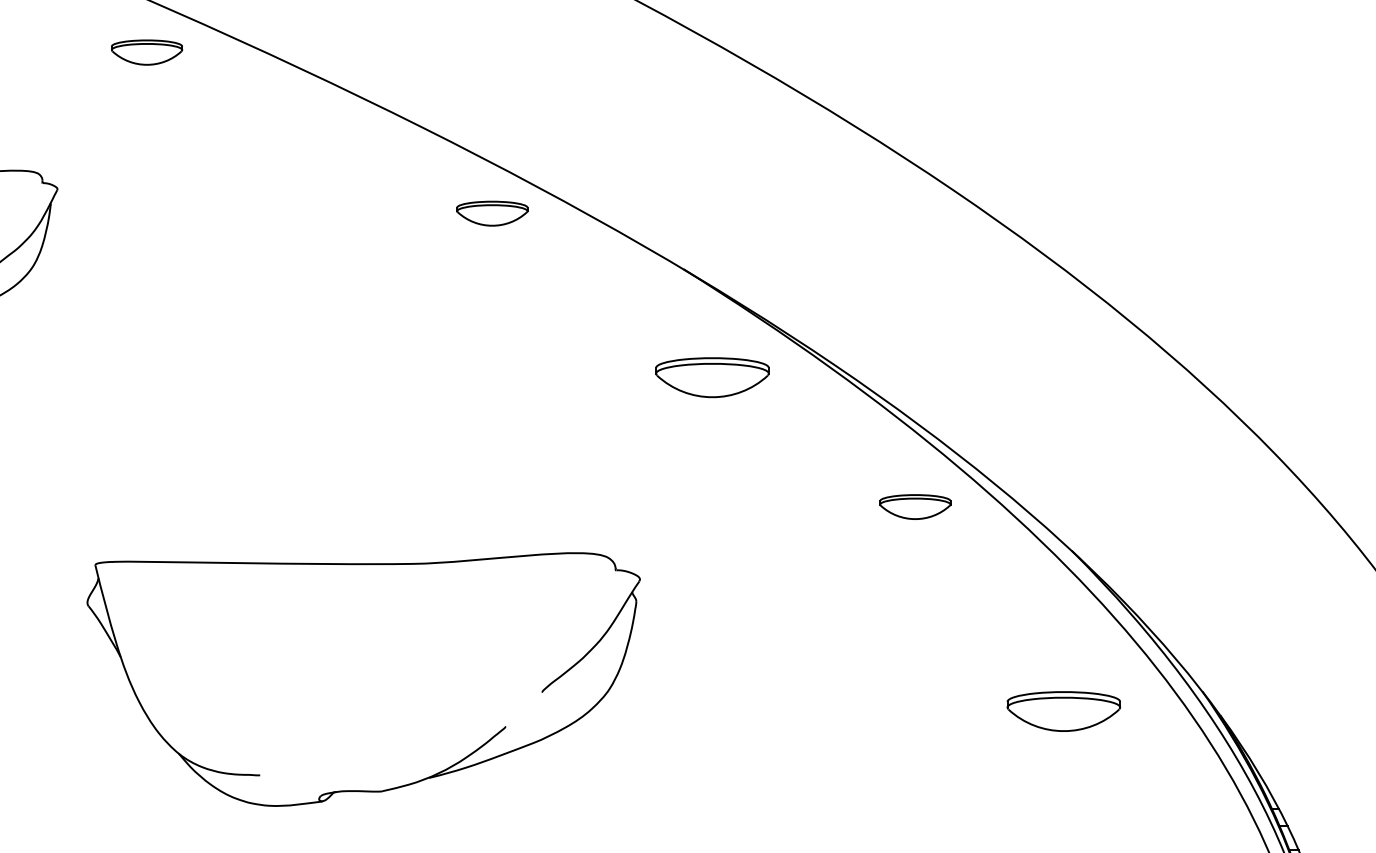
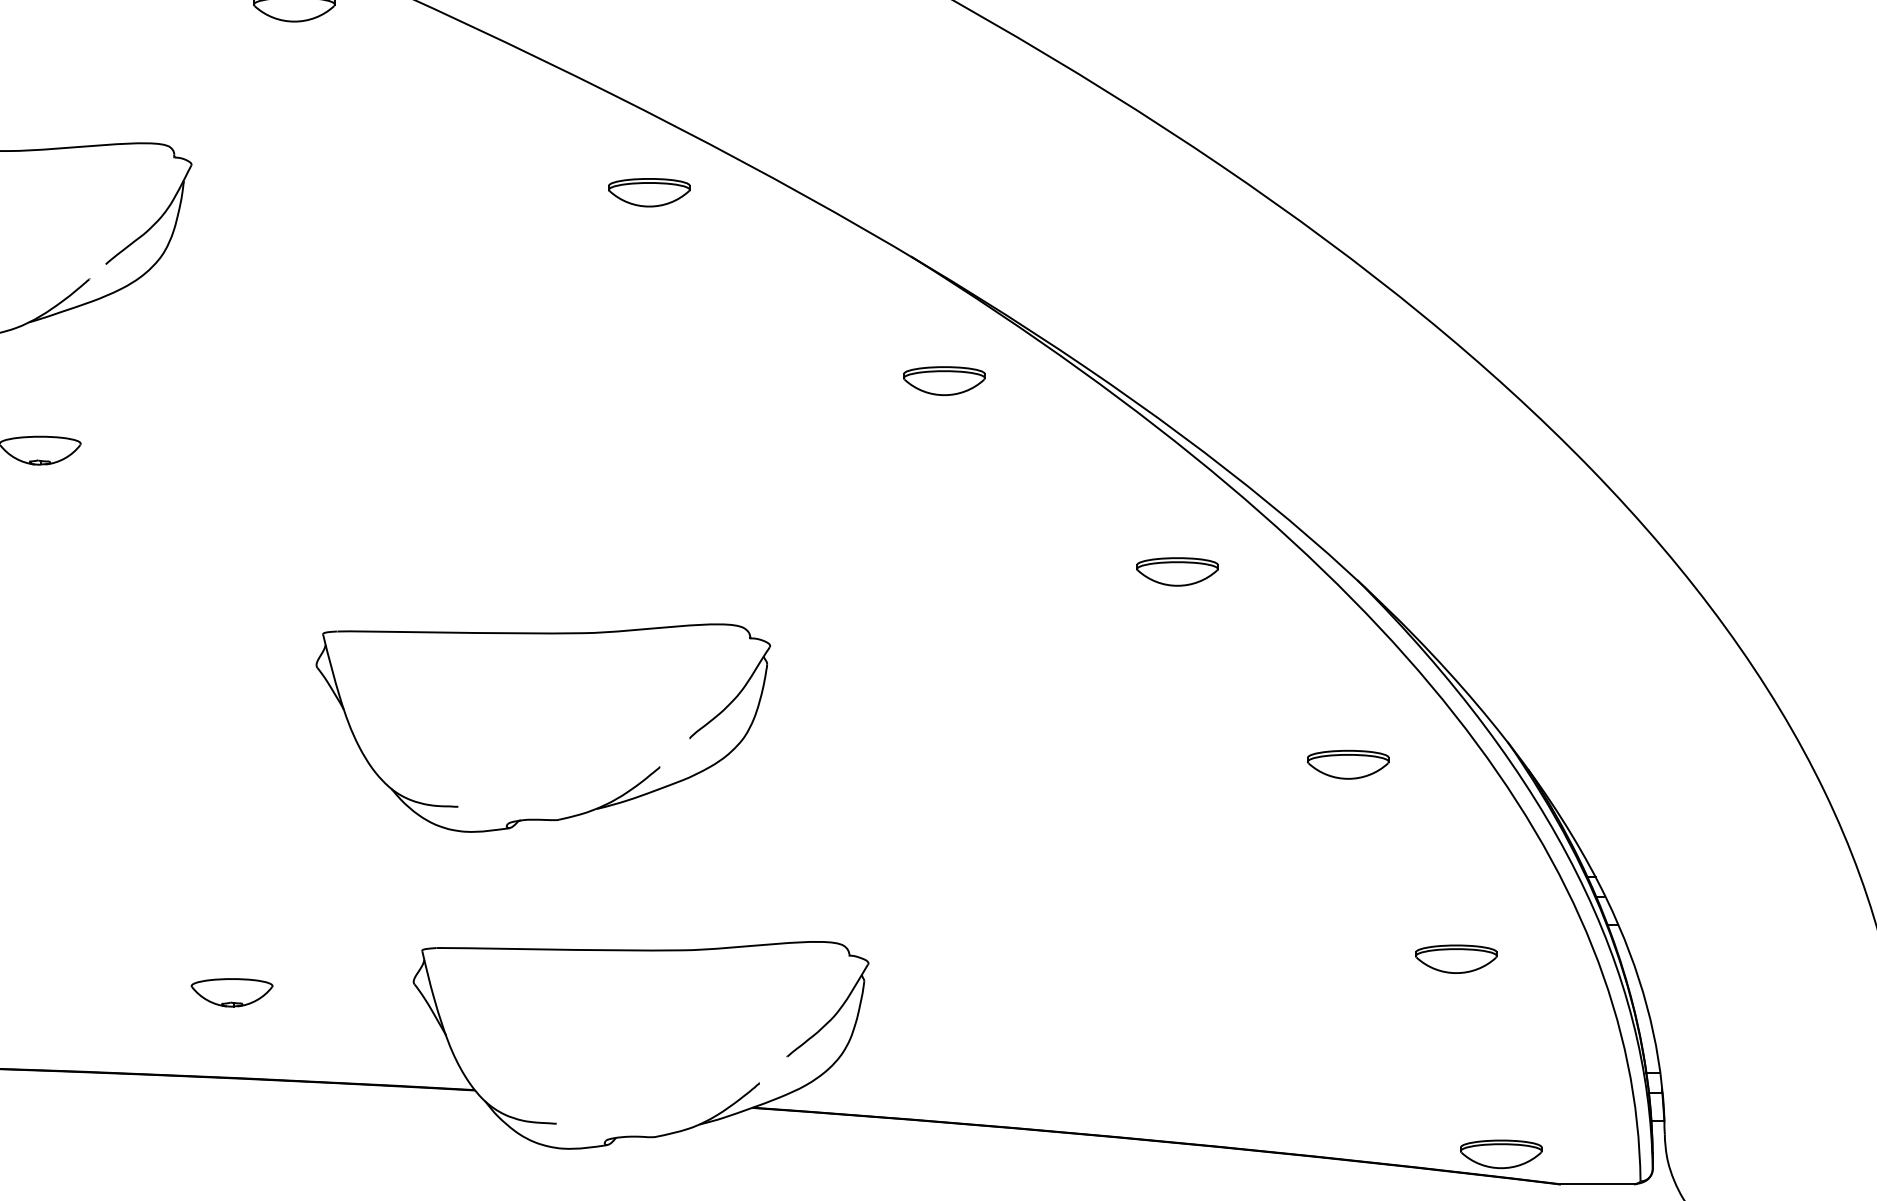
part: (492, 213) -> (649, 192), moved
part: (712, 377) -> (944, 380), size x0.62
part: (915, 506) -> (1177, 571), moved
part: (362, 678) -> (542, 727), size x0.71
part: (1064, 711) -> (1348, 764), size x0.62

